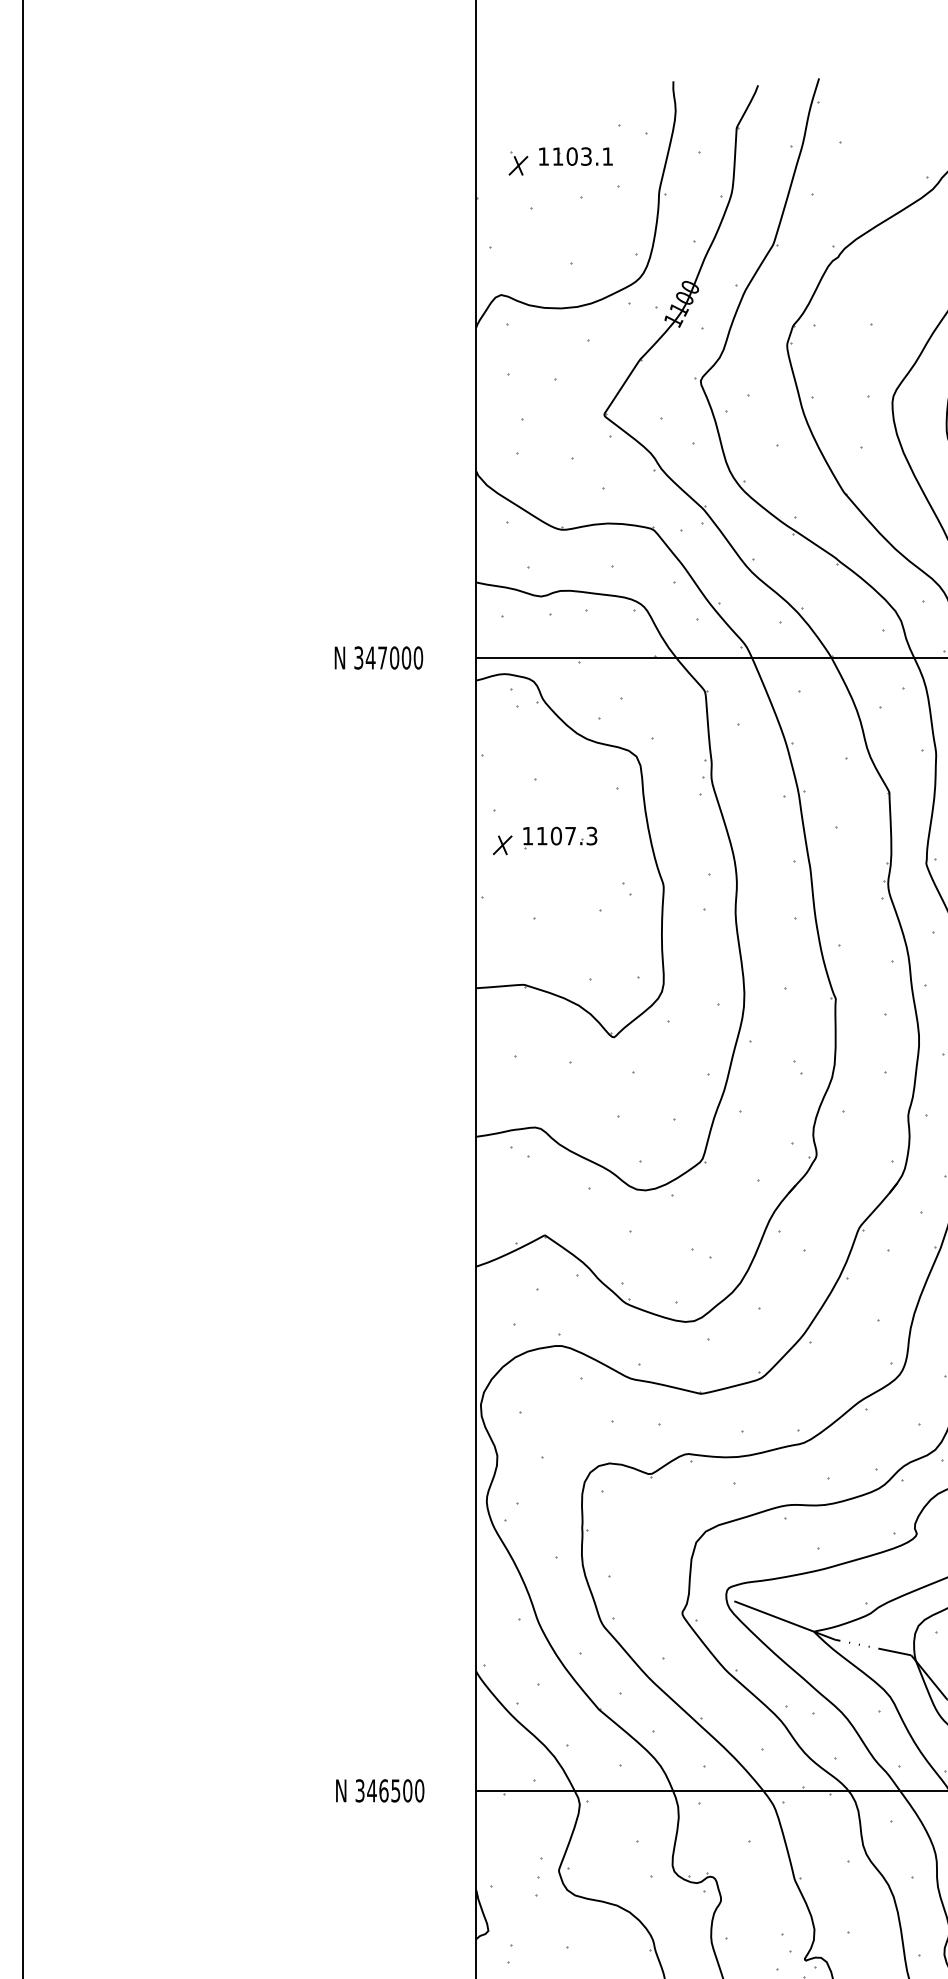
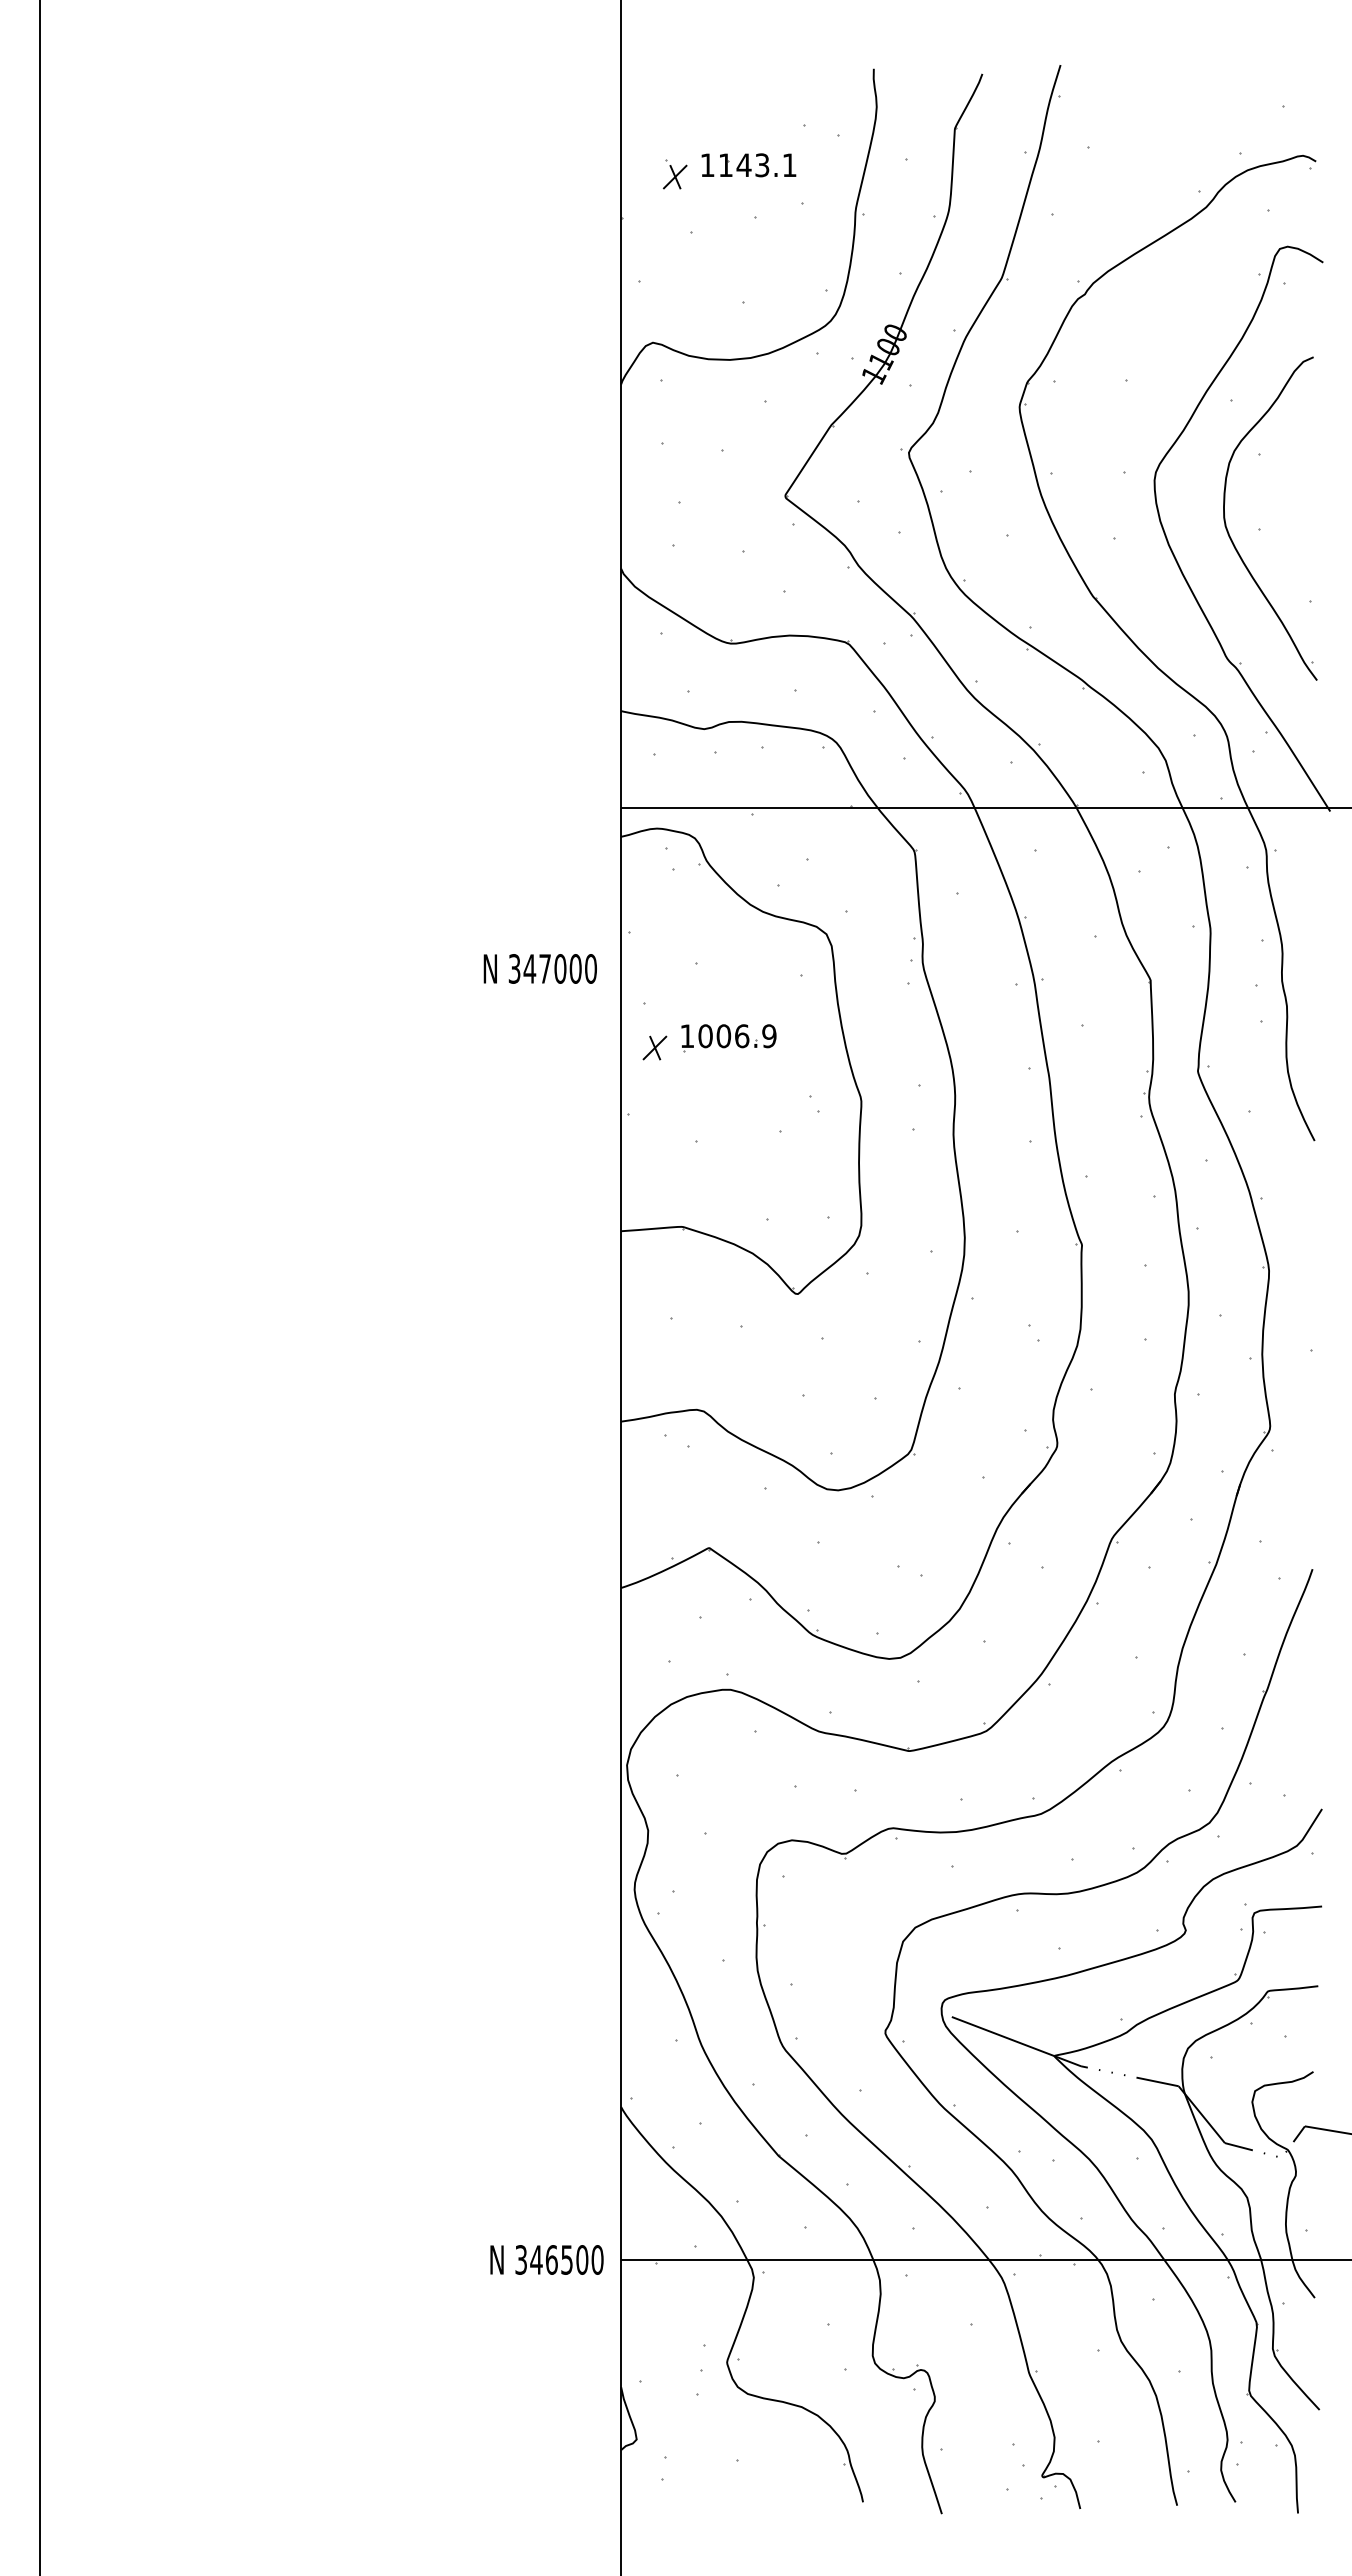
text: (571, 156) -> (743, 165), 1103.1 -> 1143.1
text: (378, 657) -> (539, 968), moved
text: (567, 836) -> (737, 1036), 1107.3 -> 1006.9
text: (379, 1790) -> (546, 2259), moved

